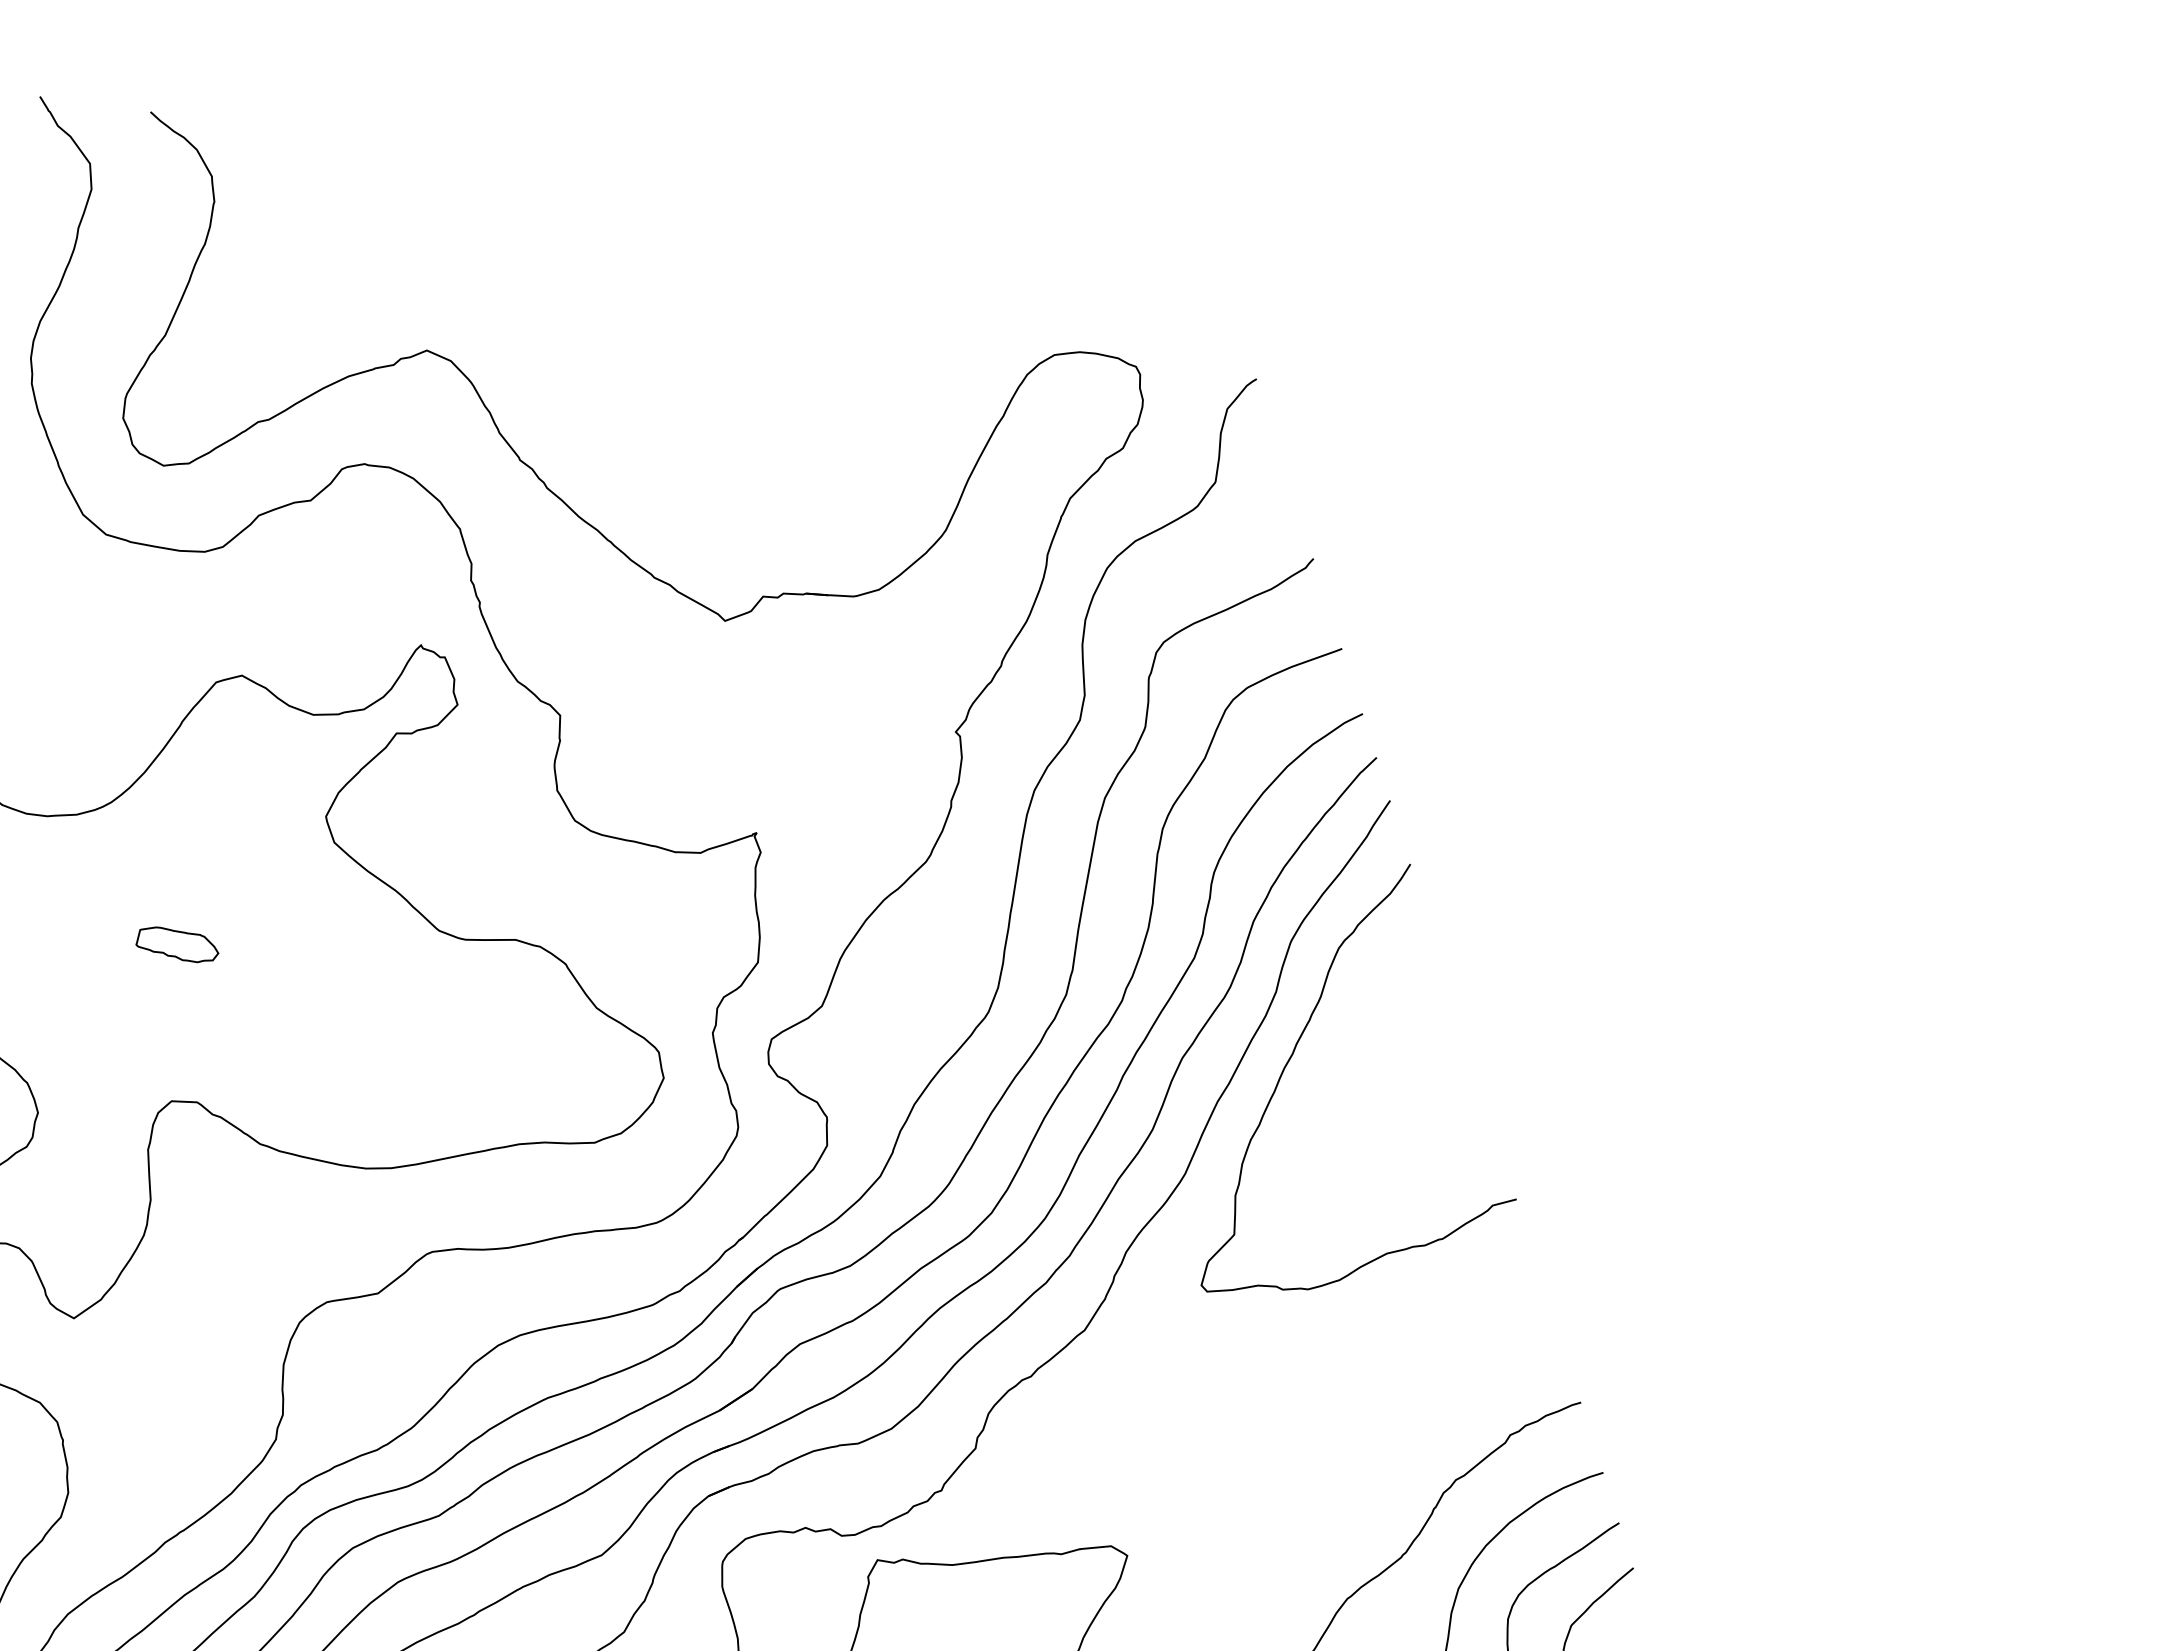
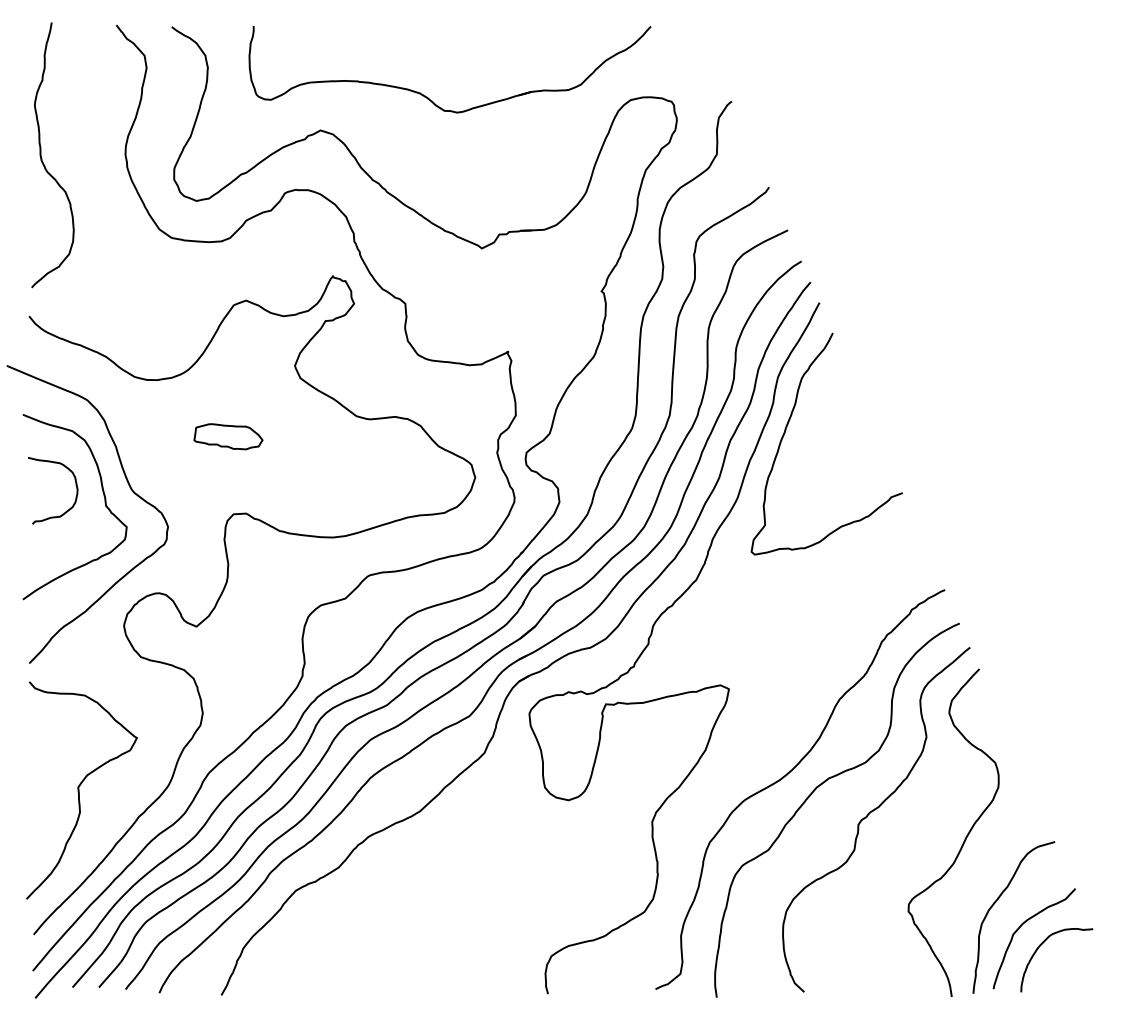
part: (648, 304) -> (427, 96), added
part: (177, 944) -> (228, 436), size x1.67

